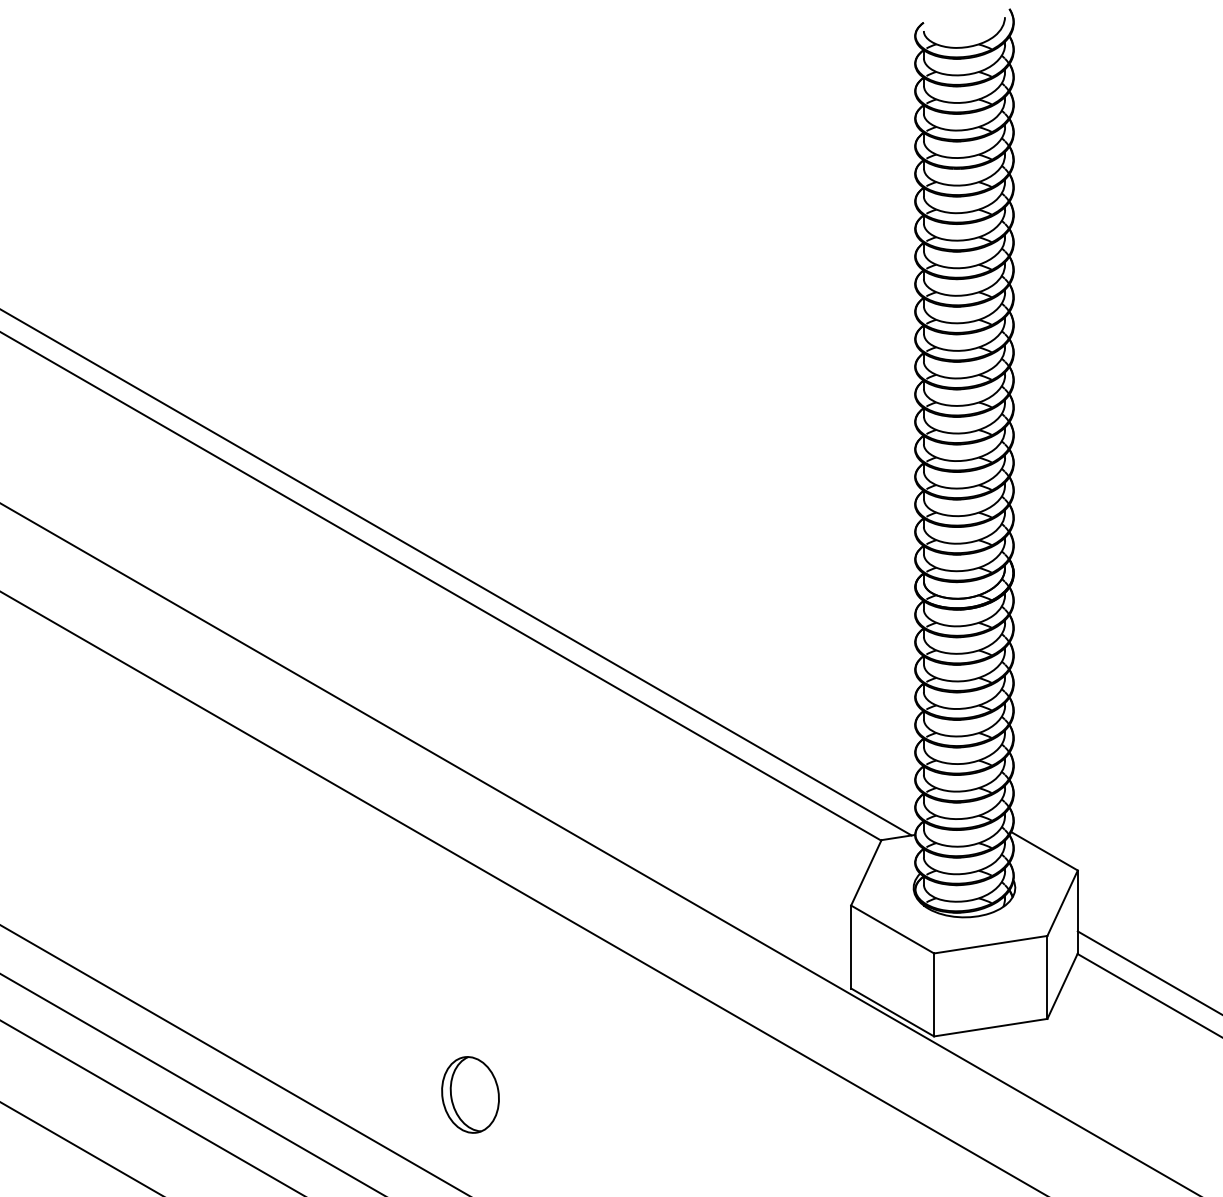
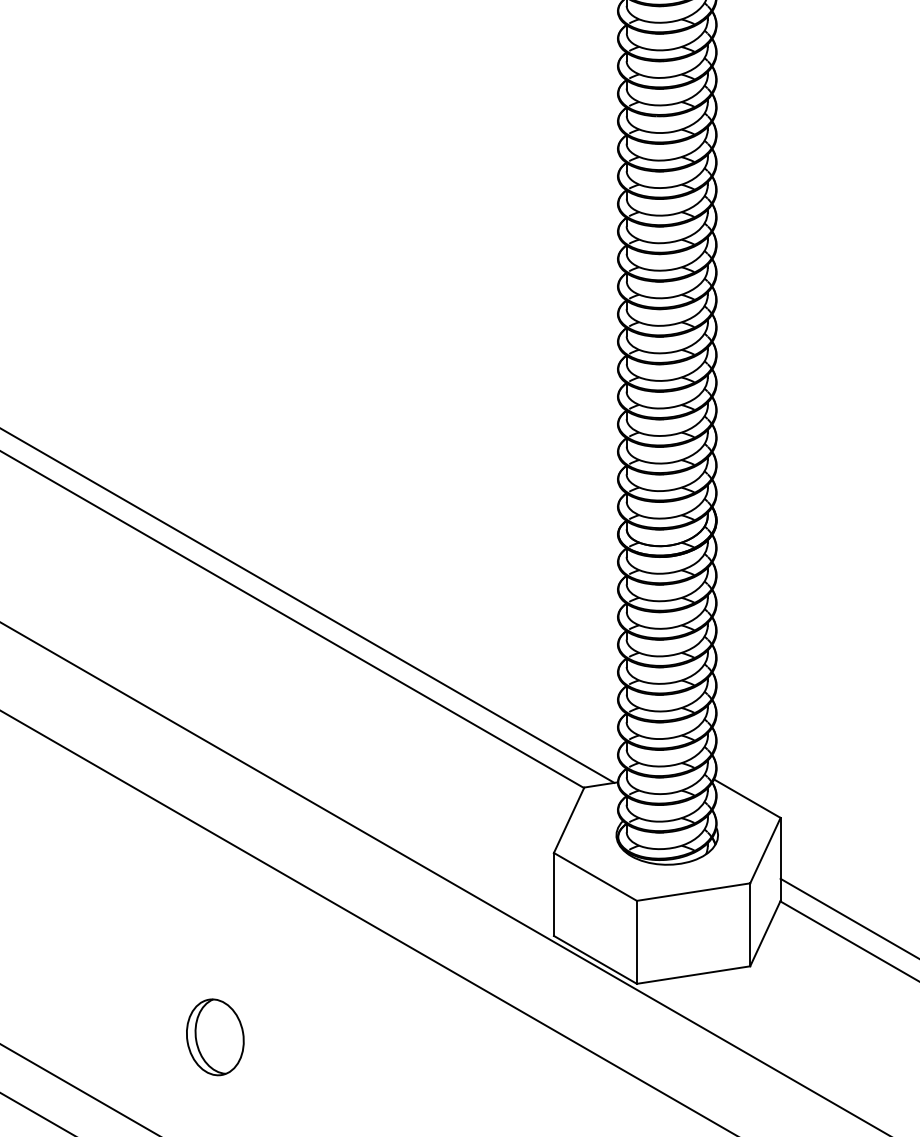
part: (470, 1094) -> (215, 1036), moved

